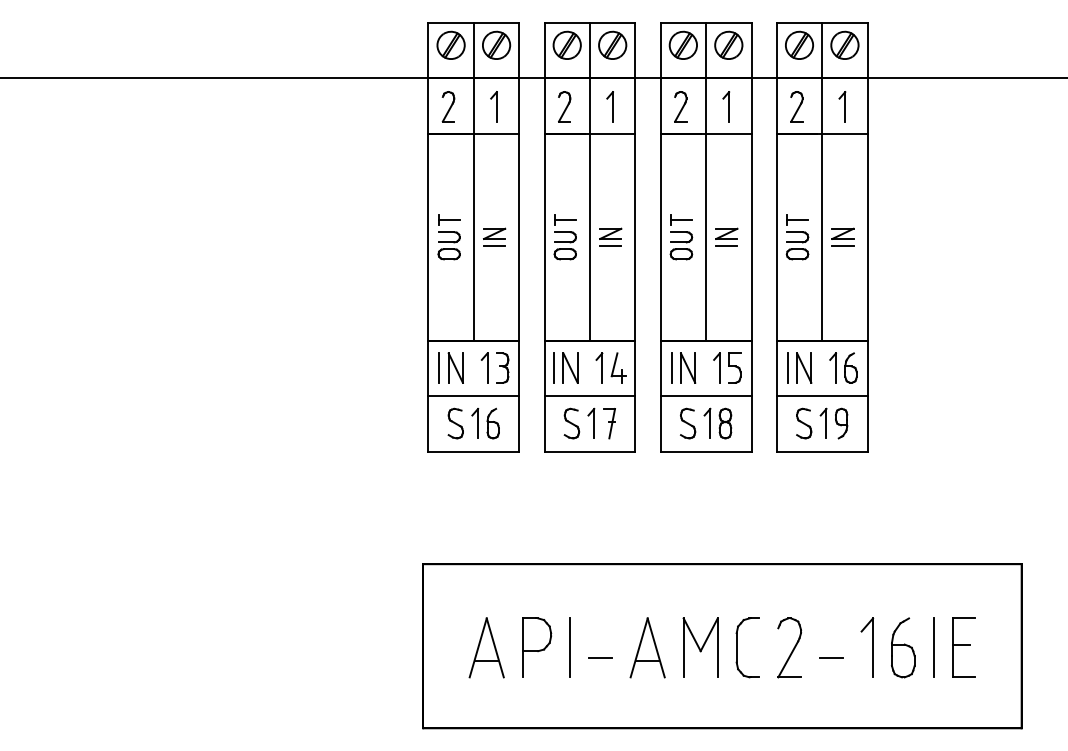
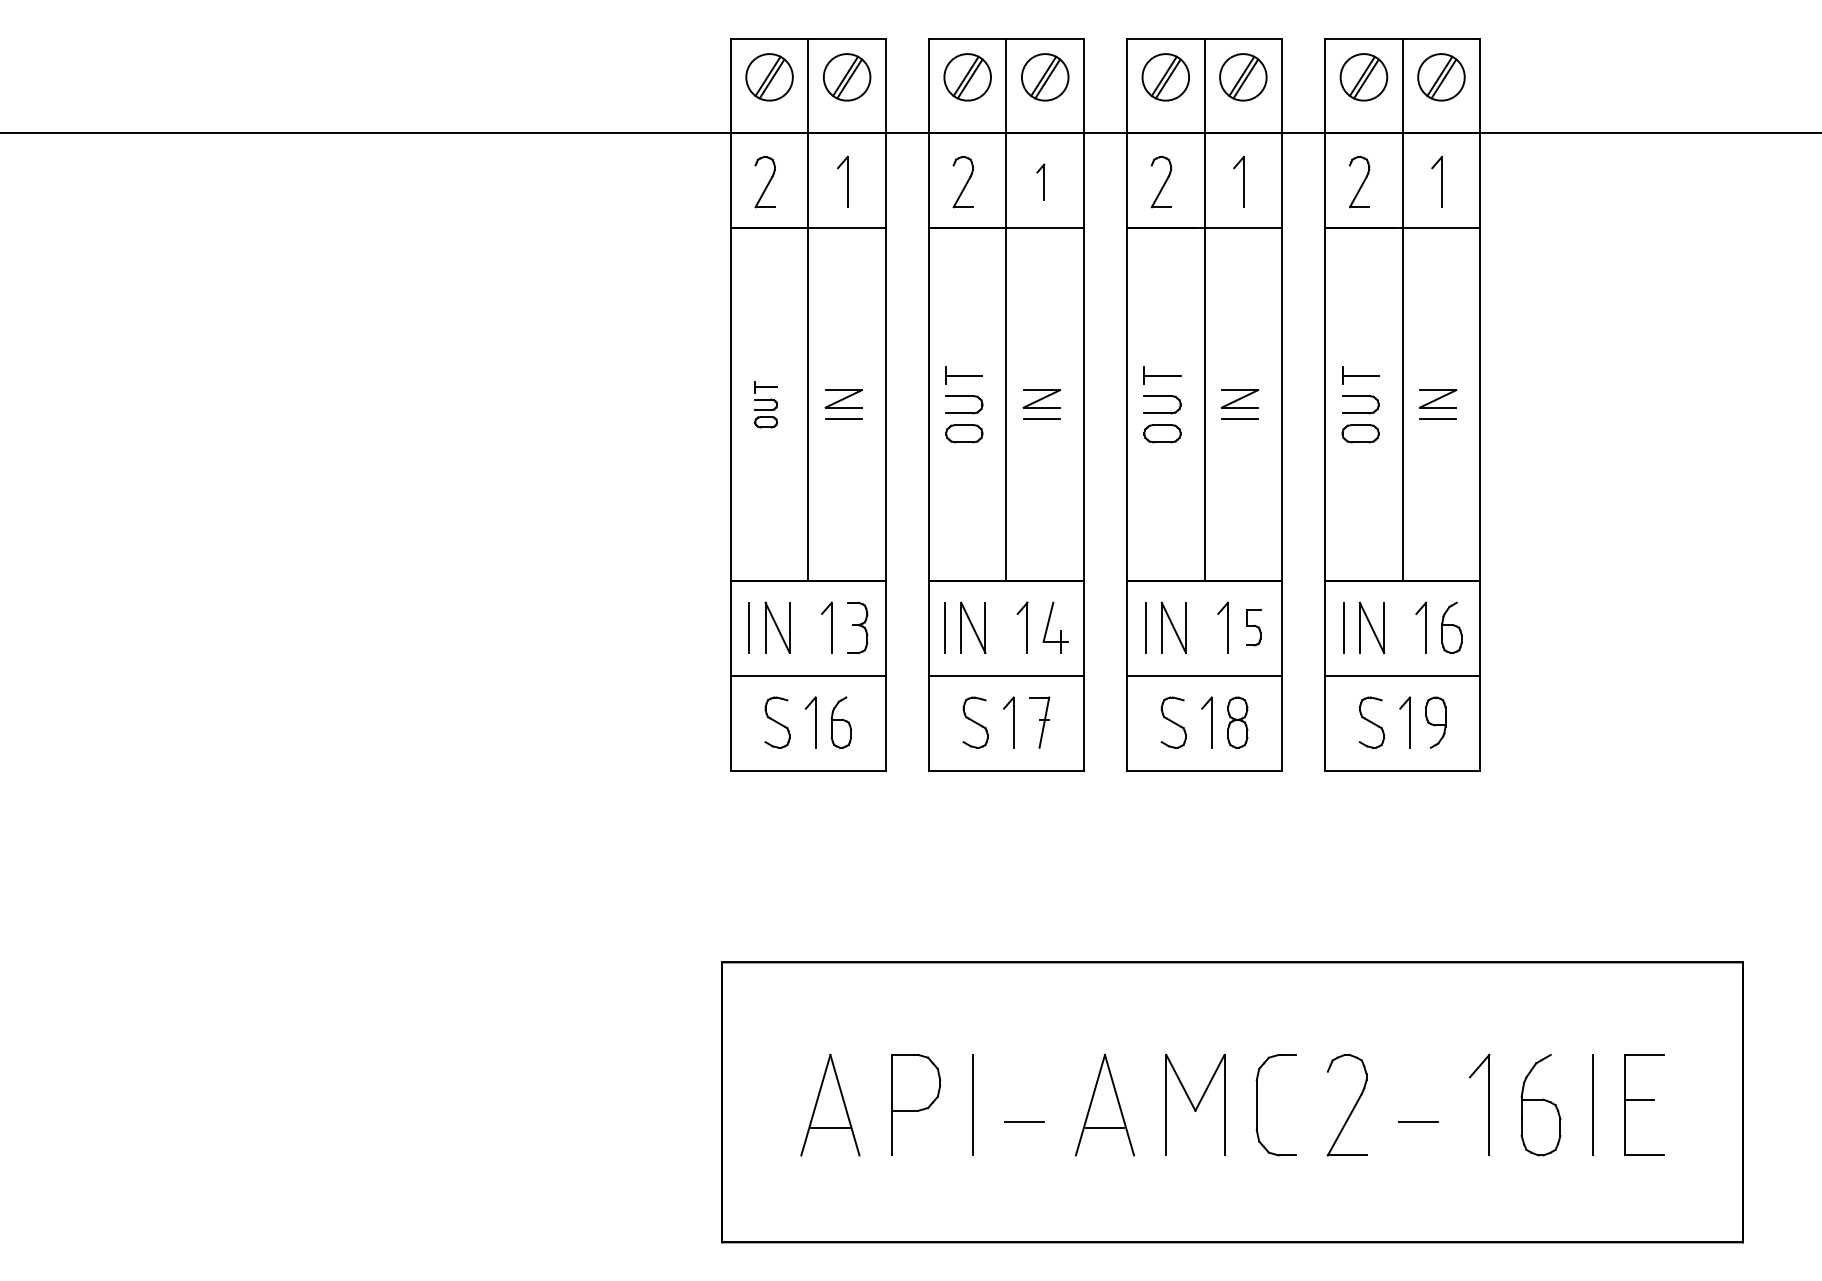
part: (609, 106) -> (1039, 181), size x0.7
part: (448, 237) -> (765, 405), size x0.6
part: (734, 367) -> (1253, 626), size x0.7

